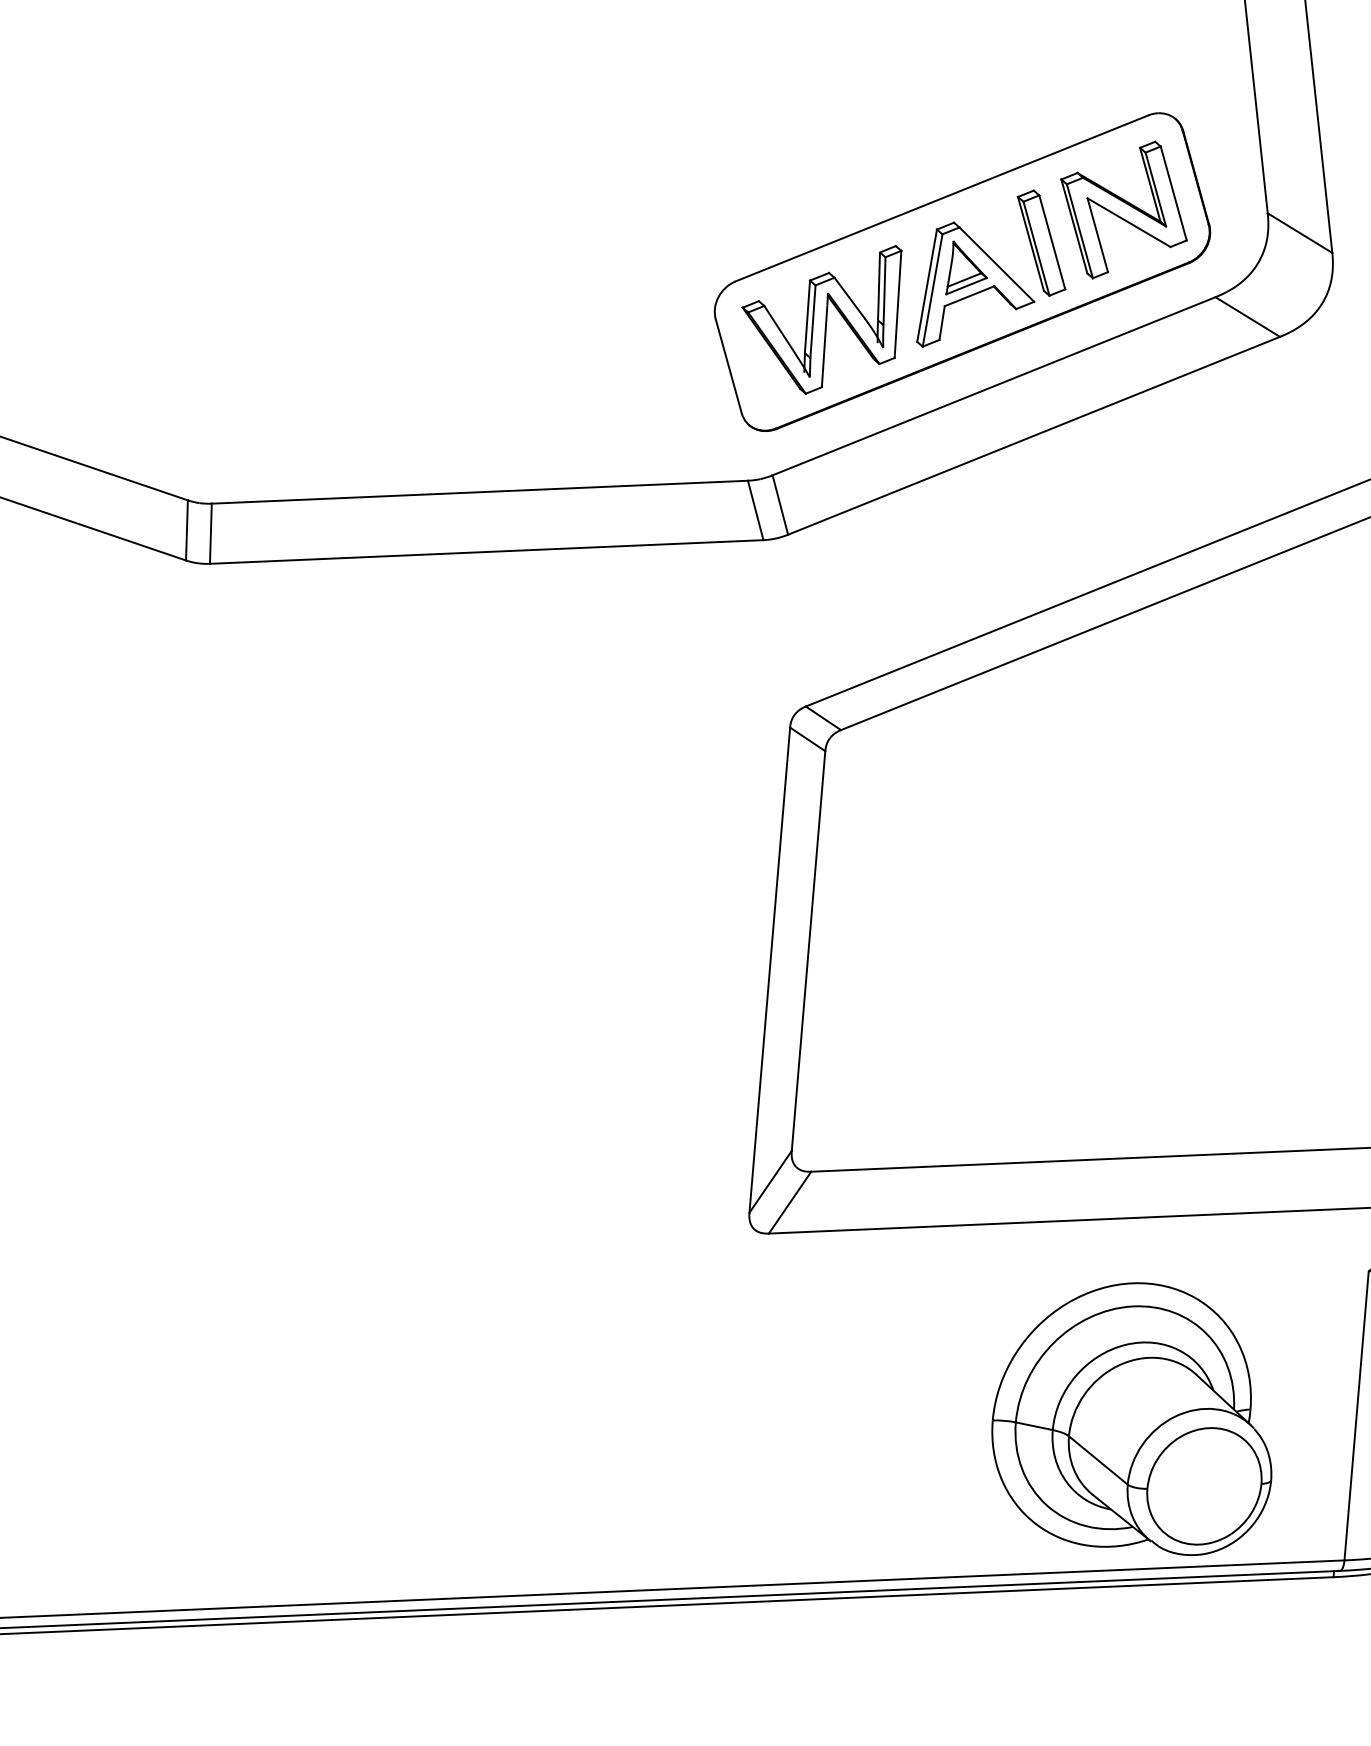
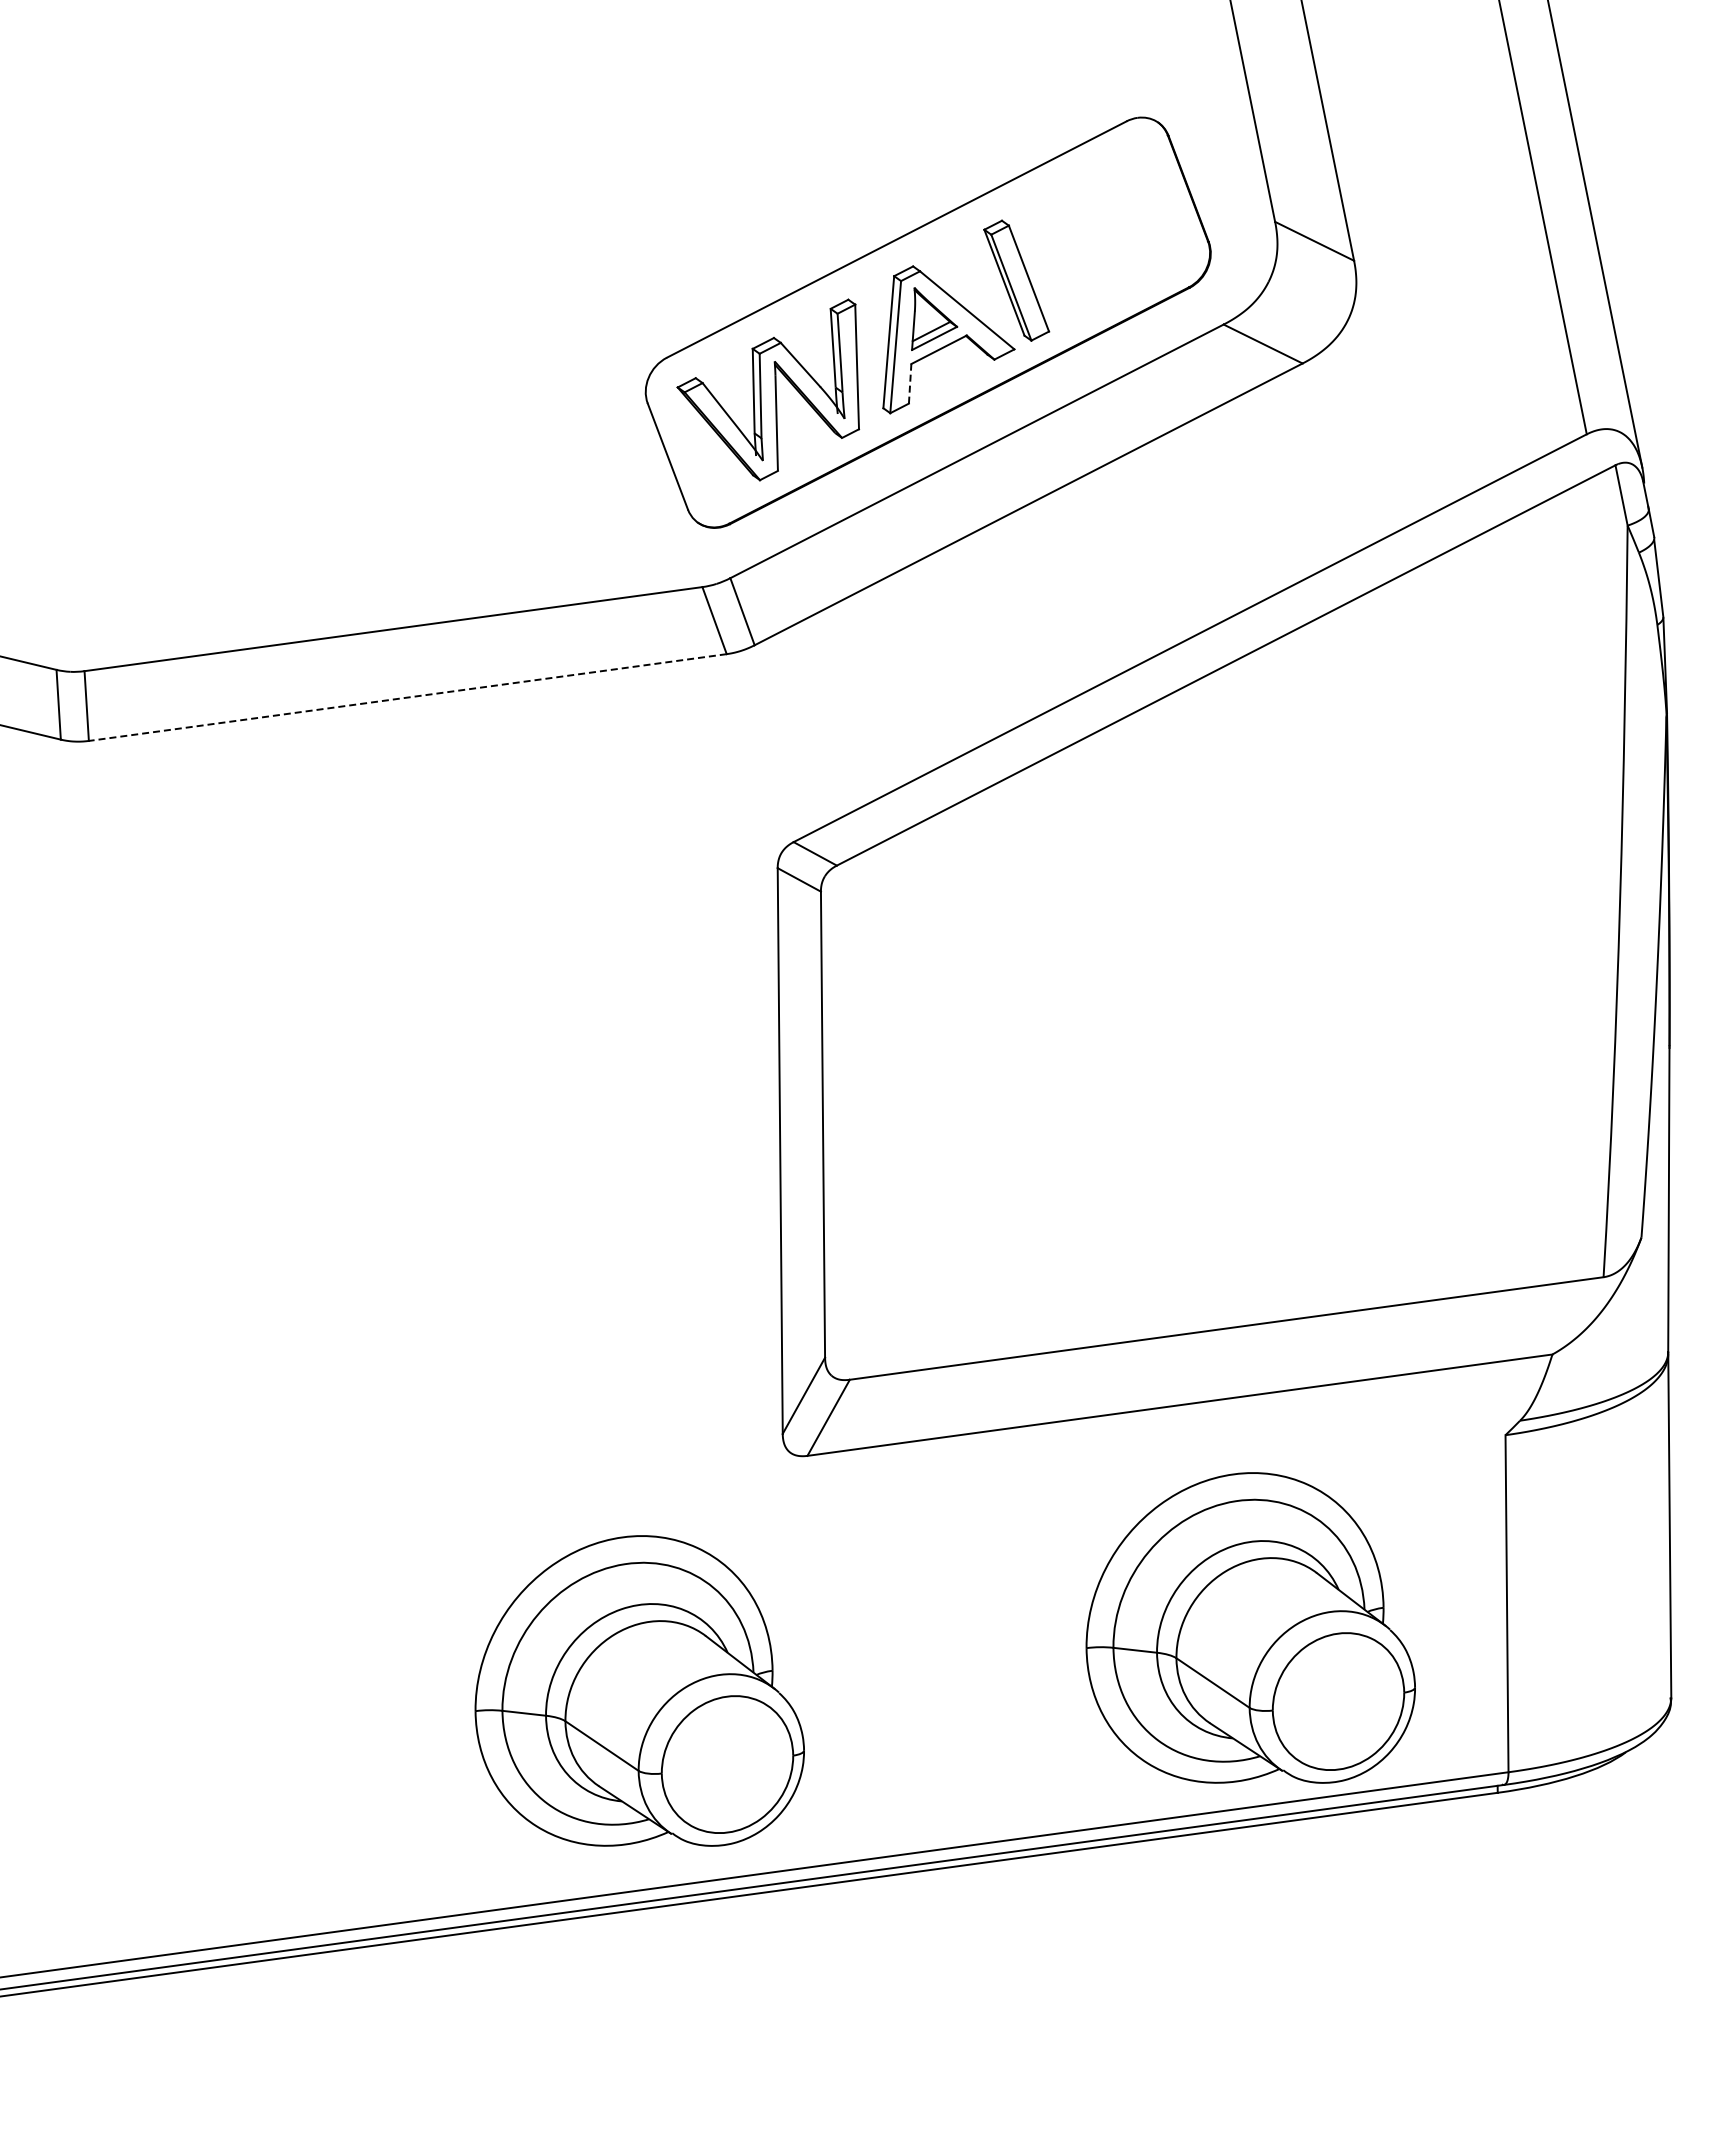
part: (1124, 210) -> (1108, 233), removed
line: (942, 322) -> (910, 383), solid -> dashed
line: (486, 551) -> (407, 697), solid -> dashed
part: (606, 1421) -> (639, 1690), added

